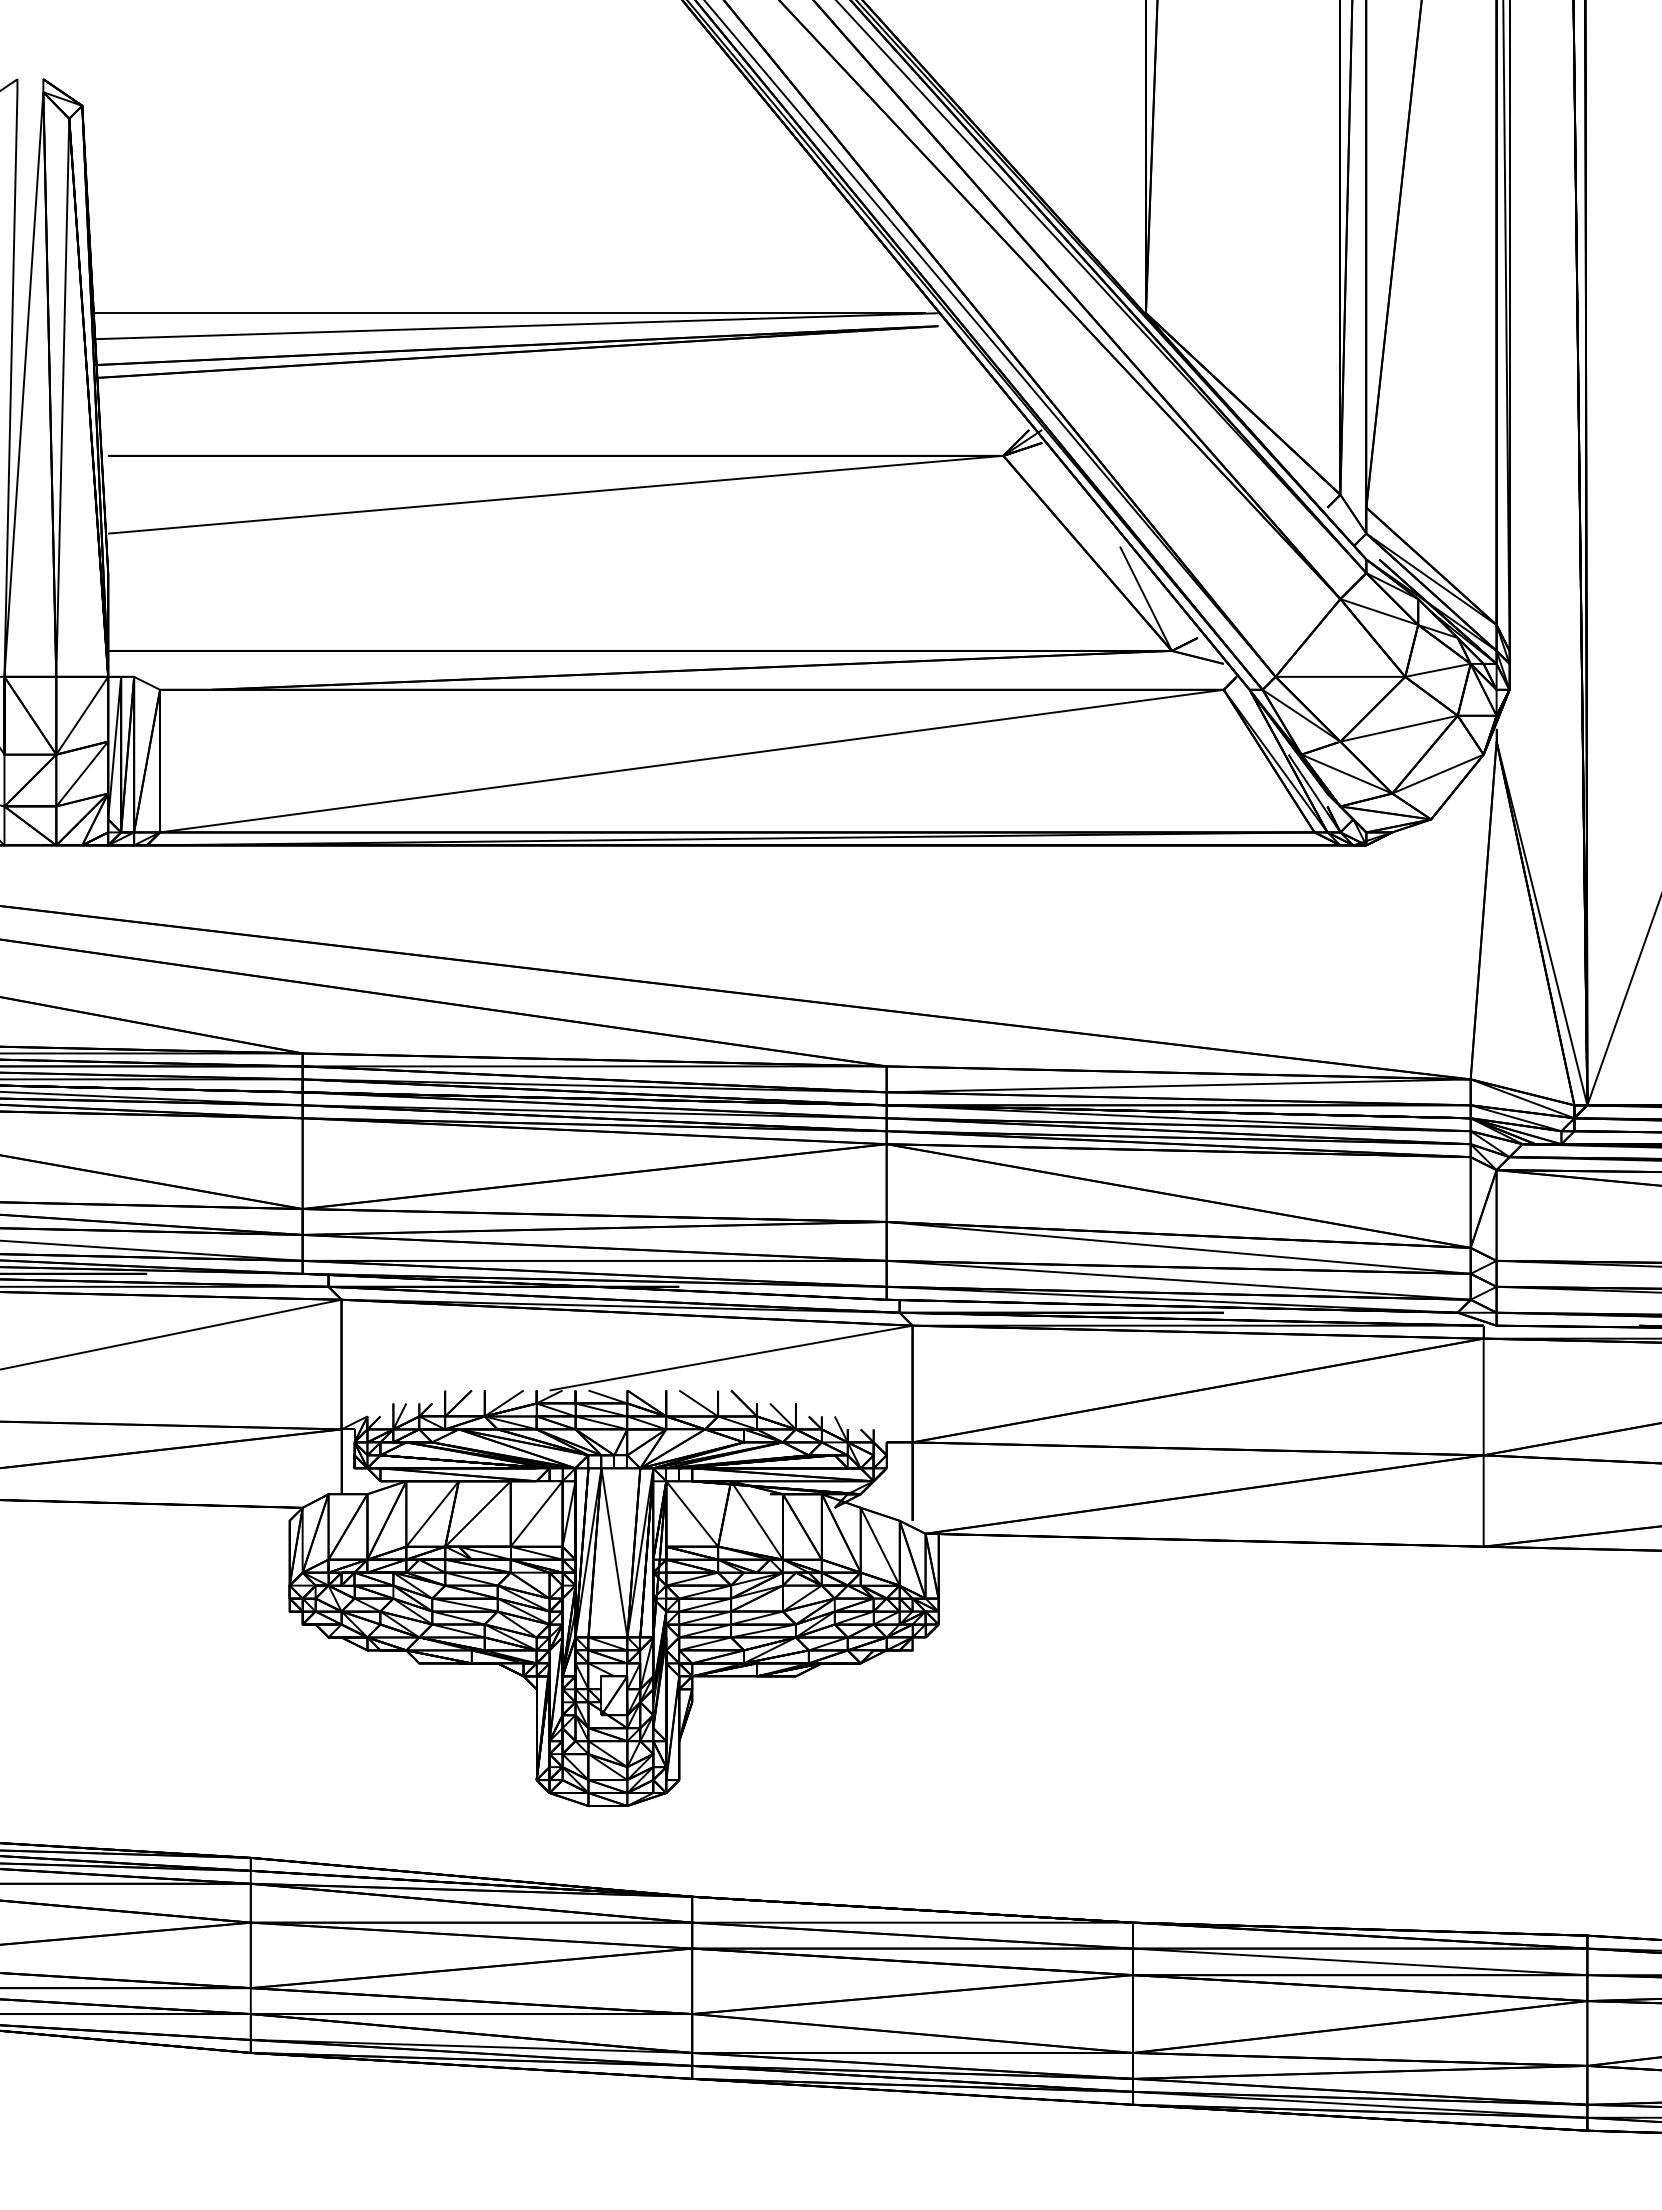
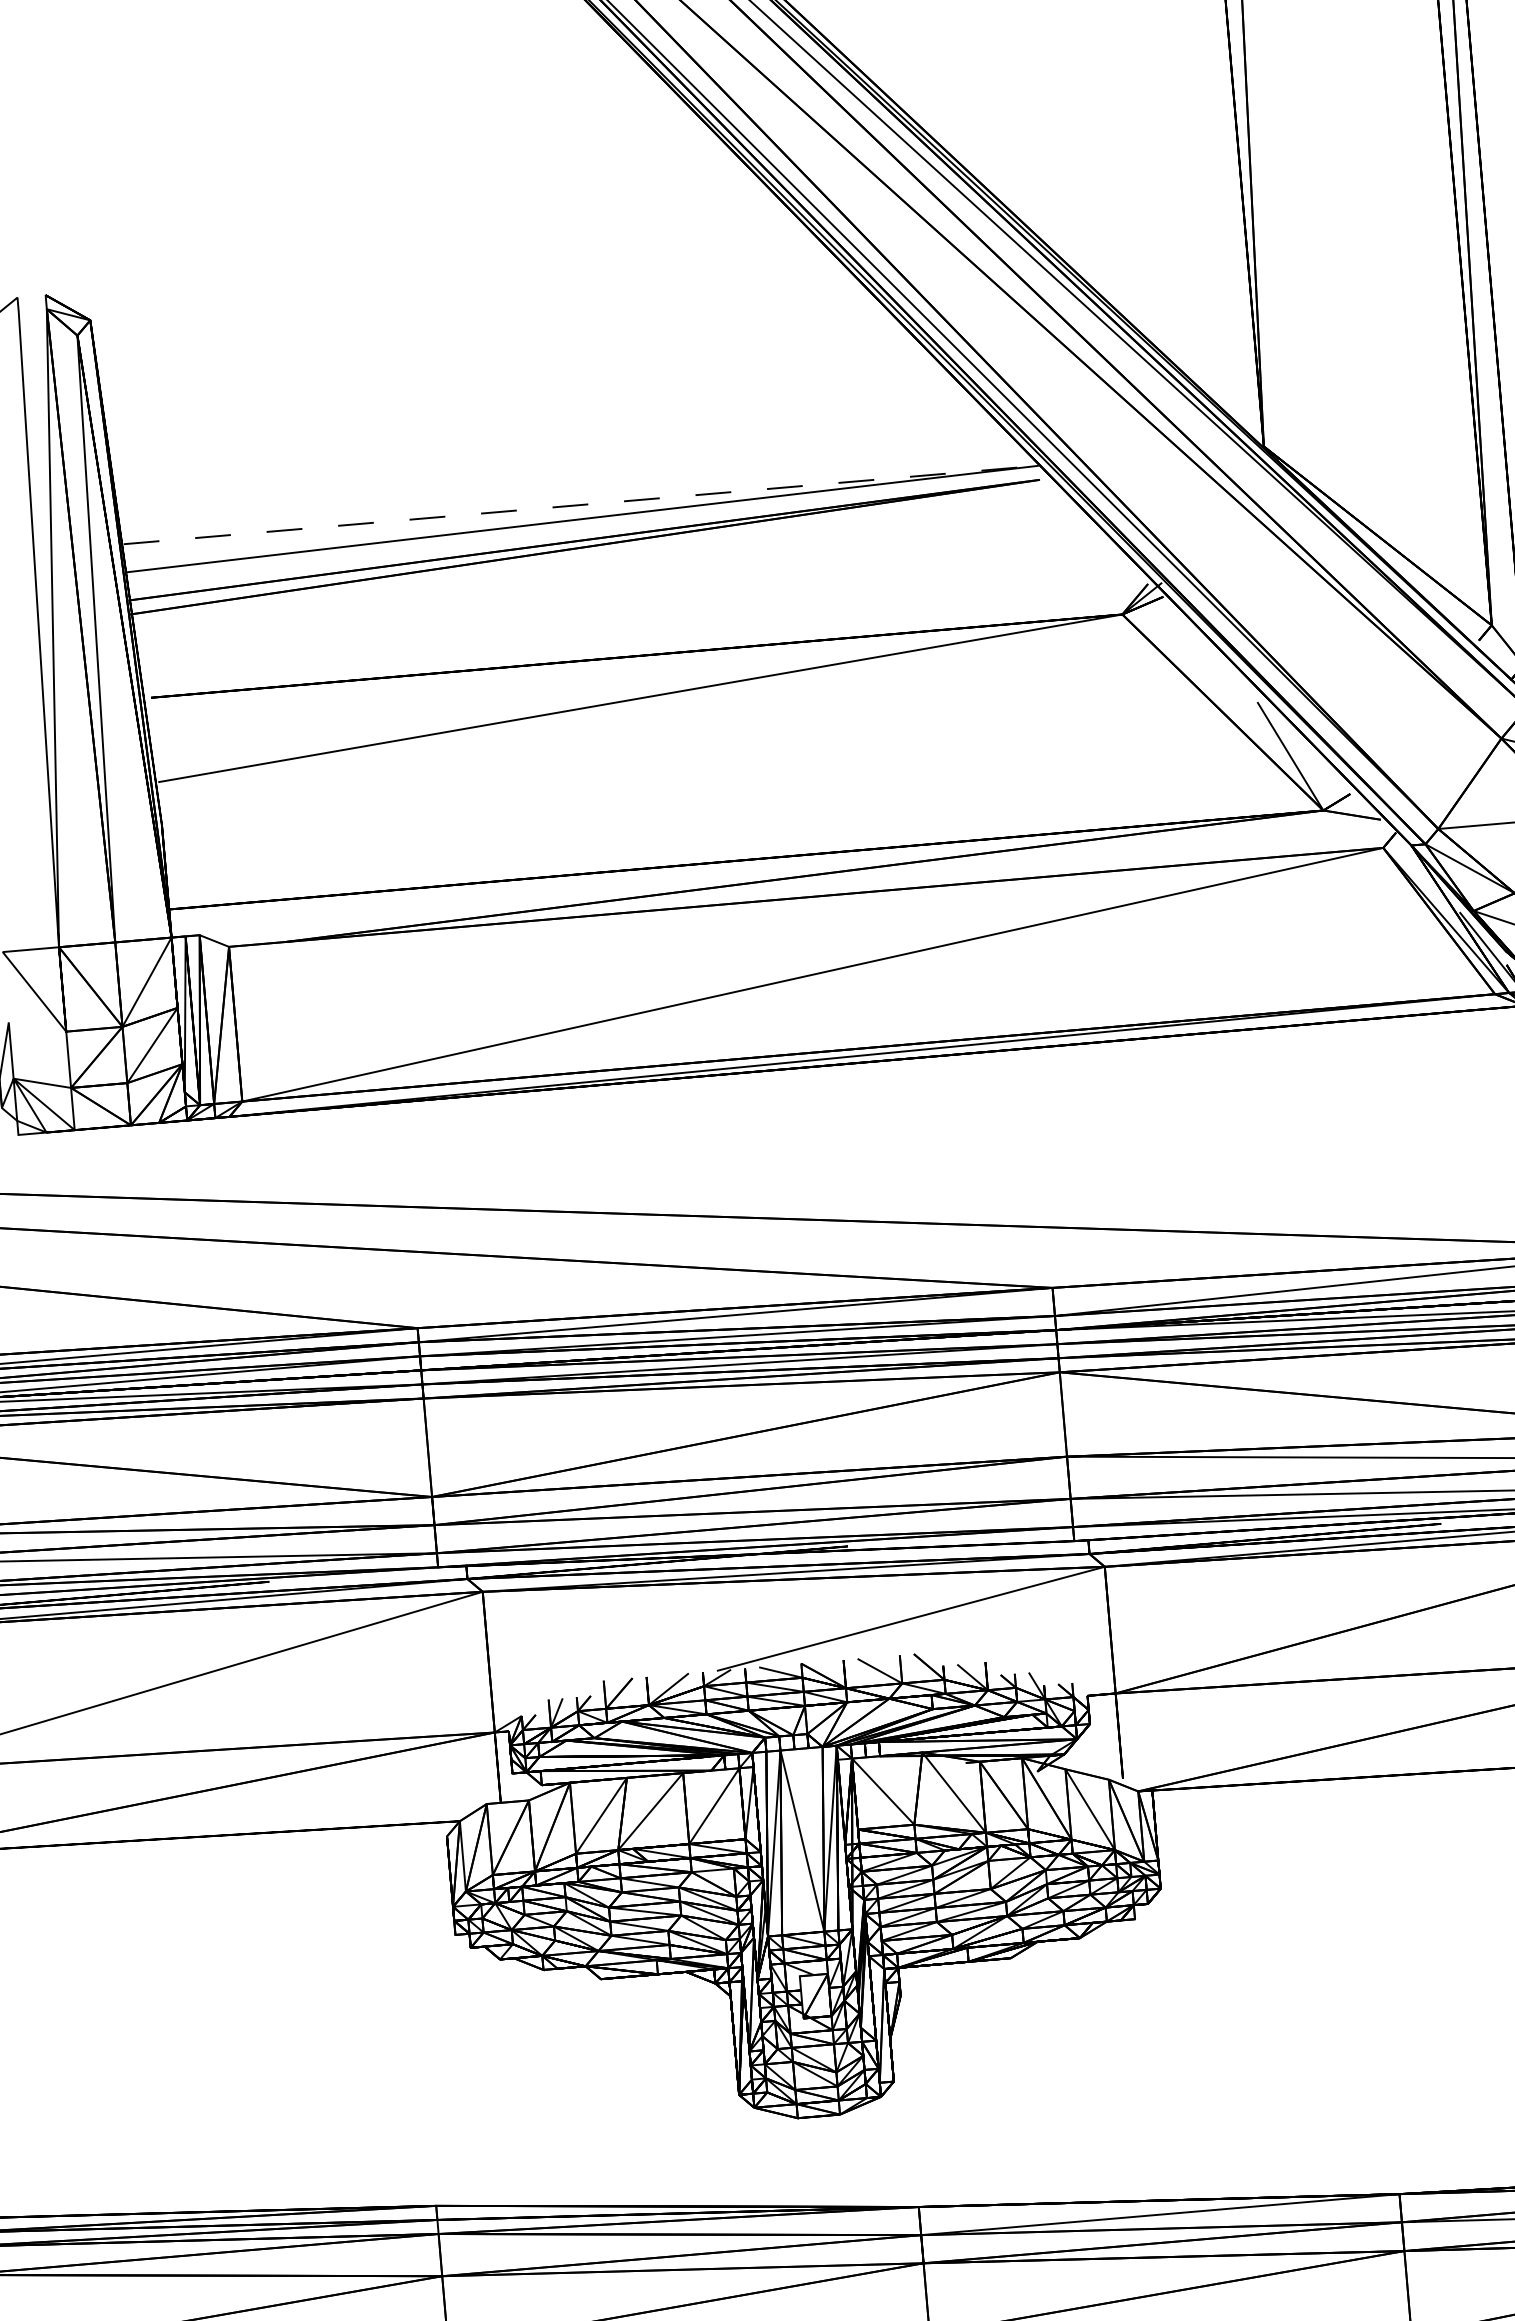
line: (510, 313) -> (574, 505), solid -> dashed

